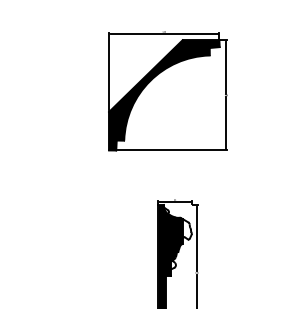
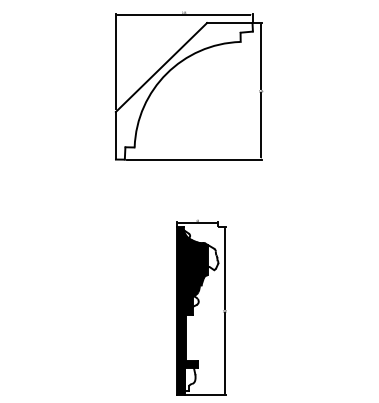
fill: (163, 94) -> (183, 90), removed

